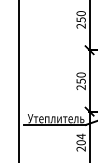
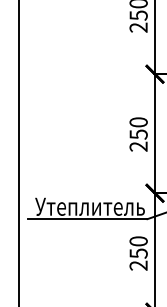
text: (80, 139) -> (137, 247), 204 -> 250

